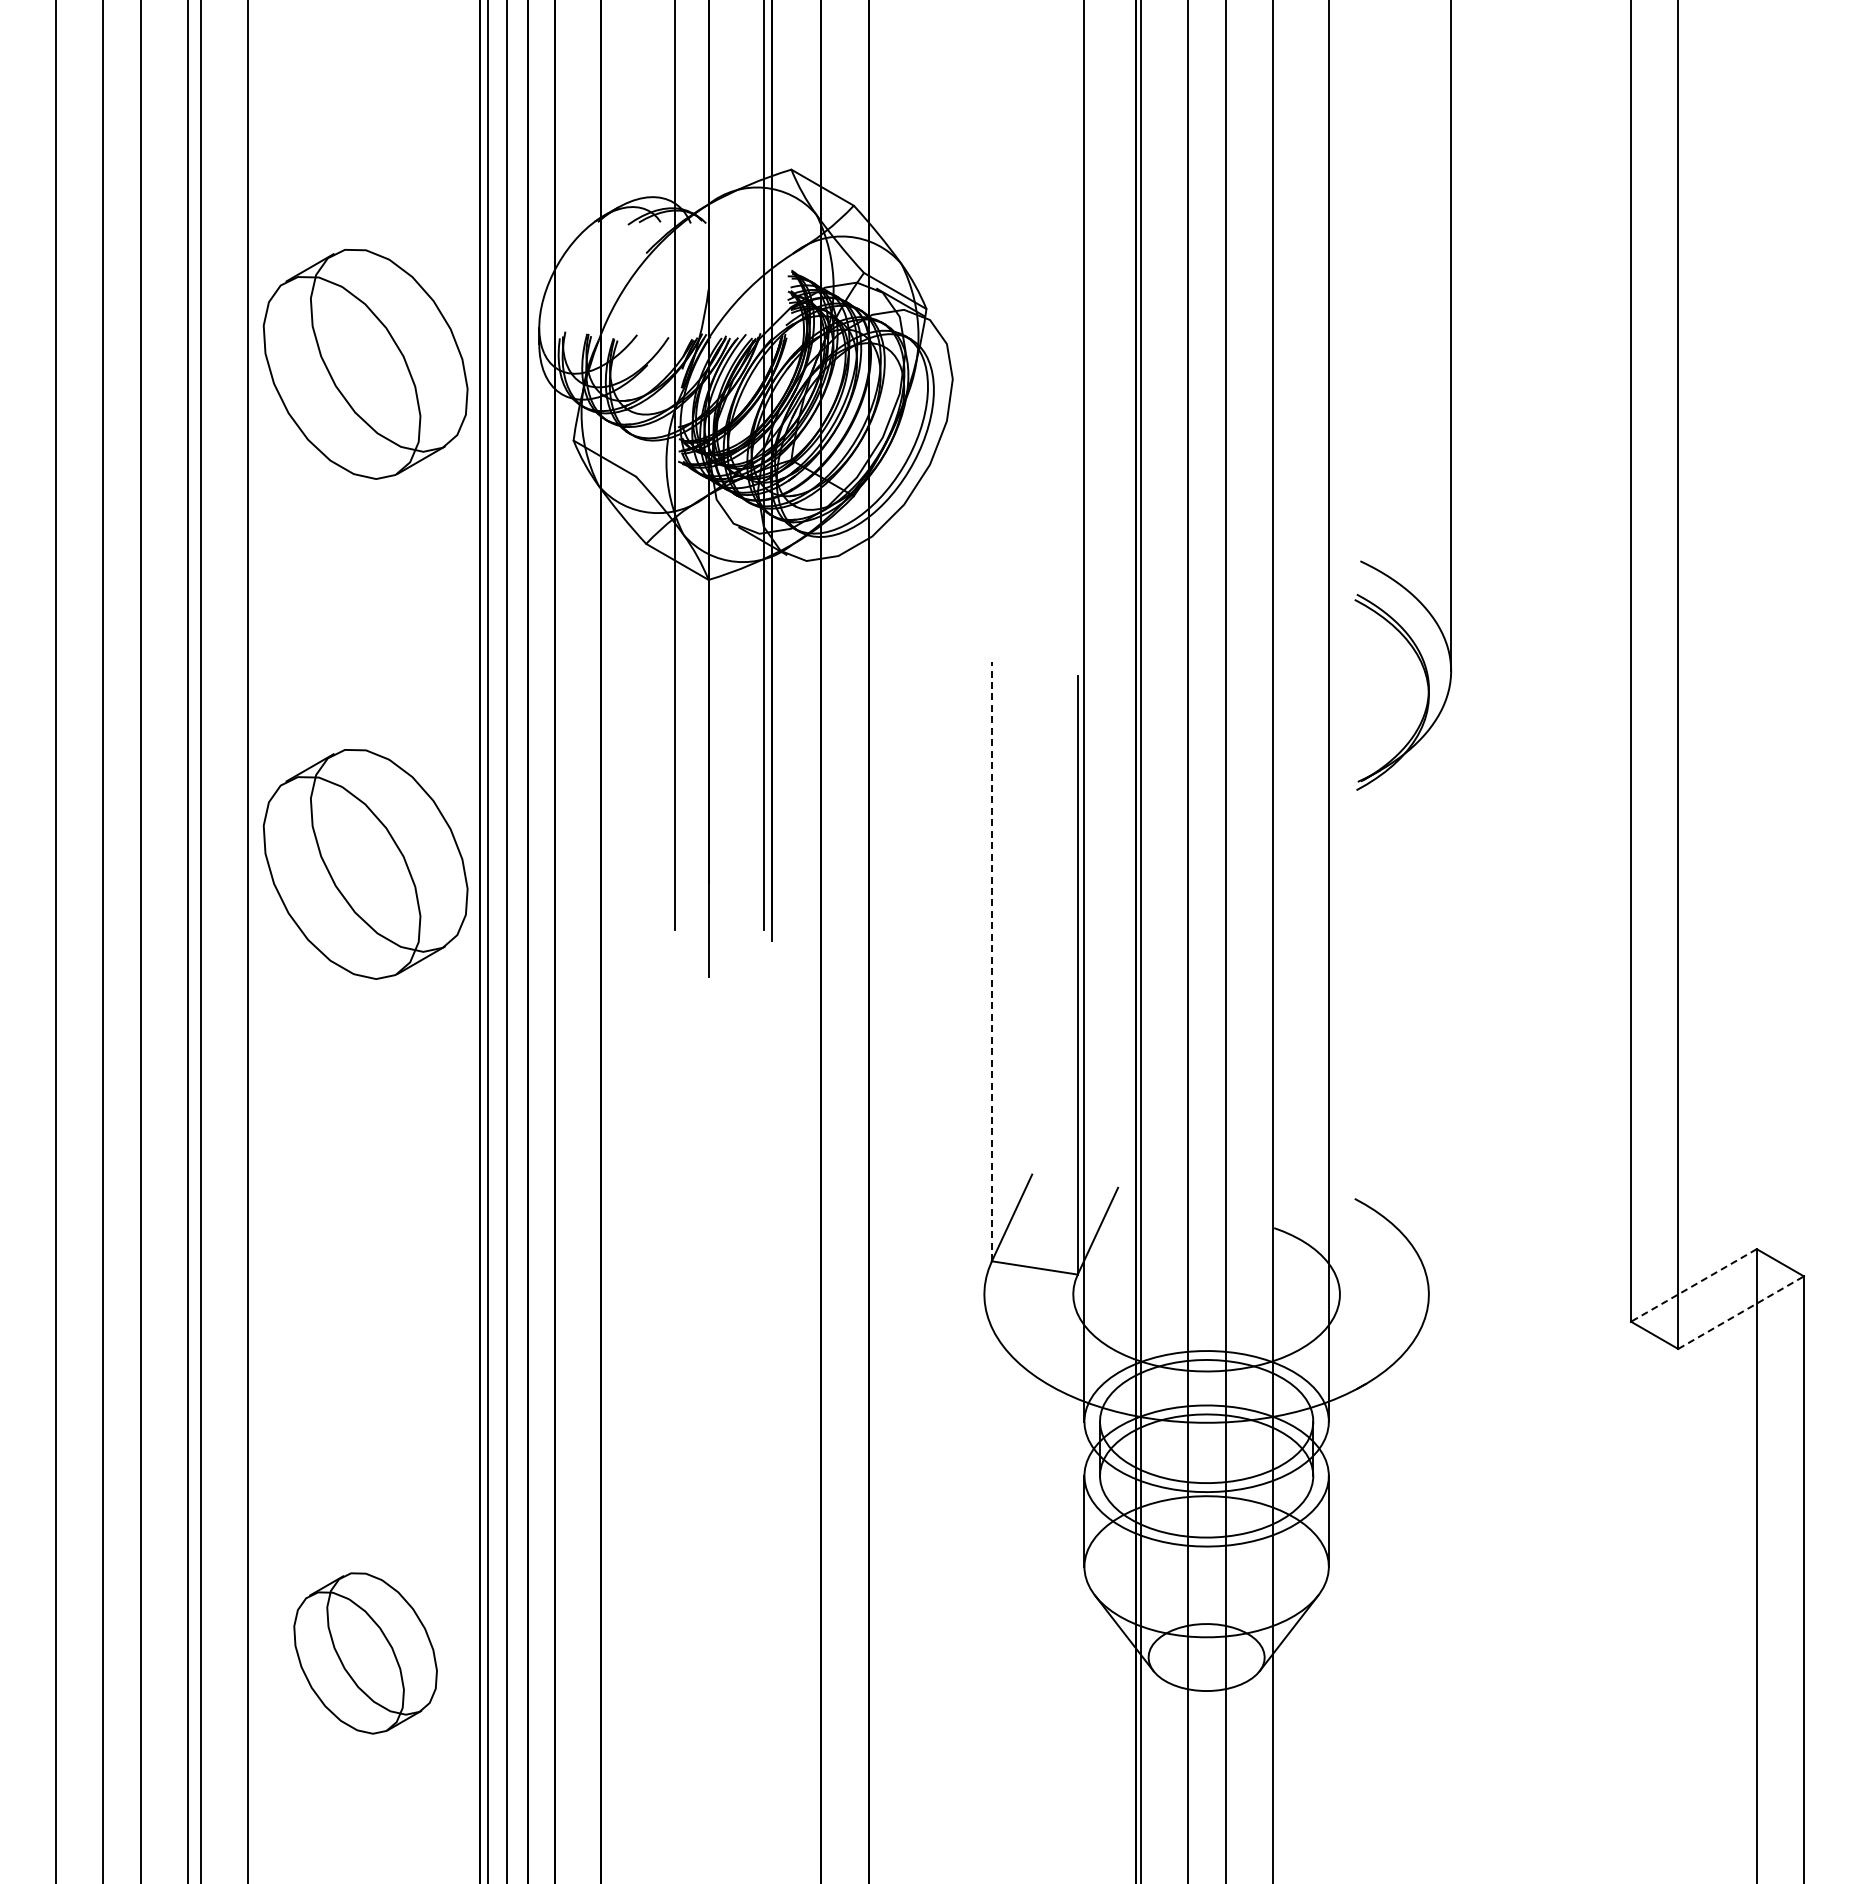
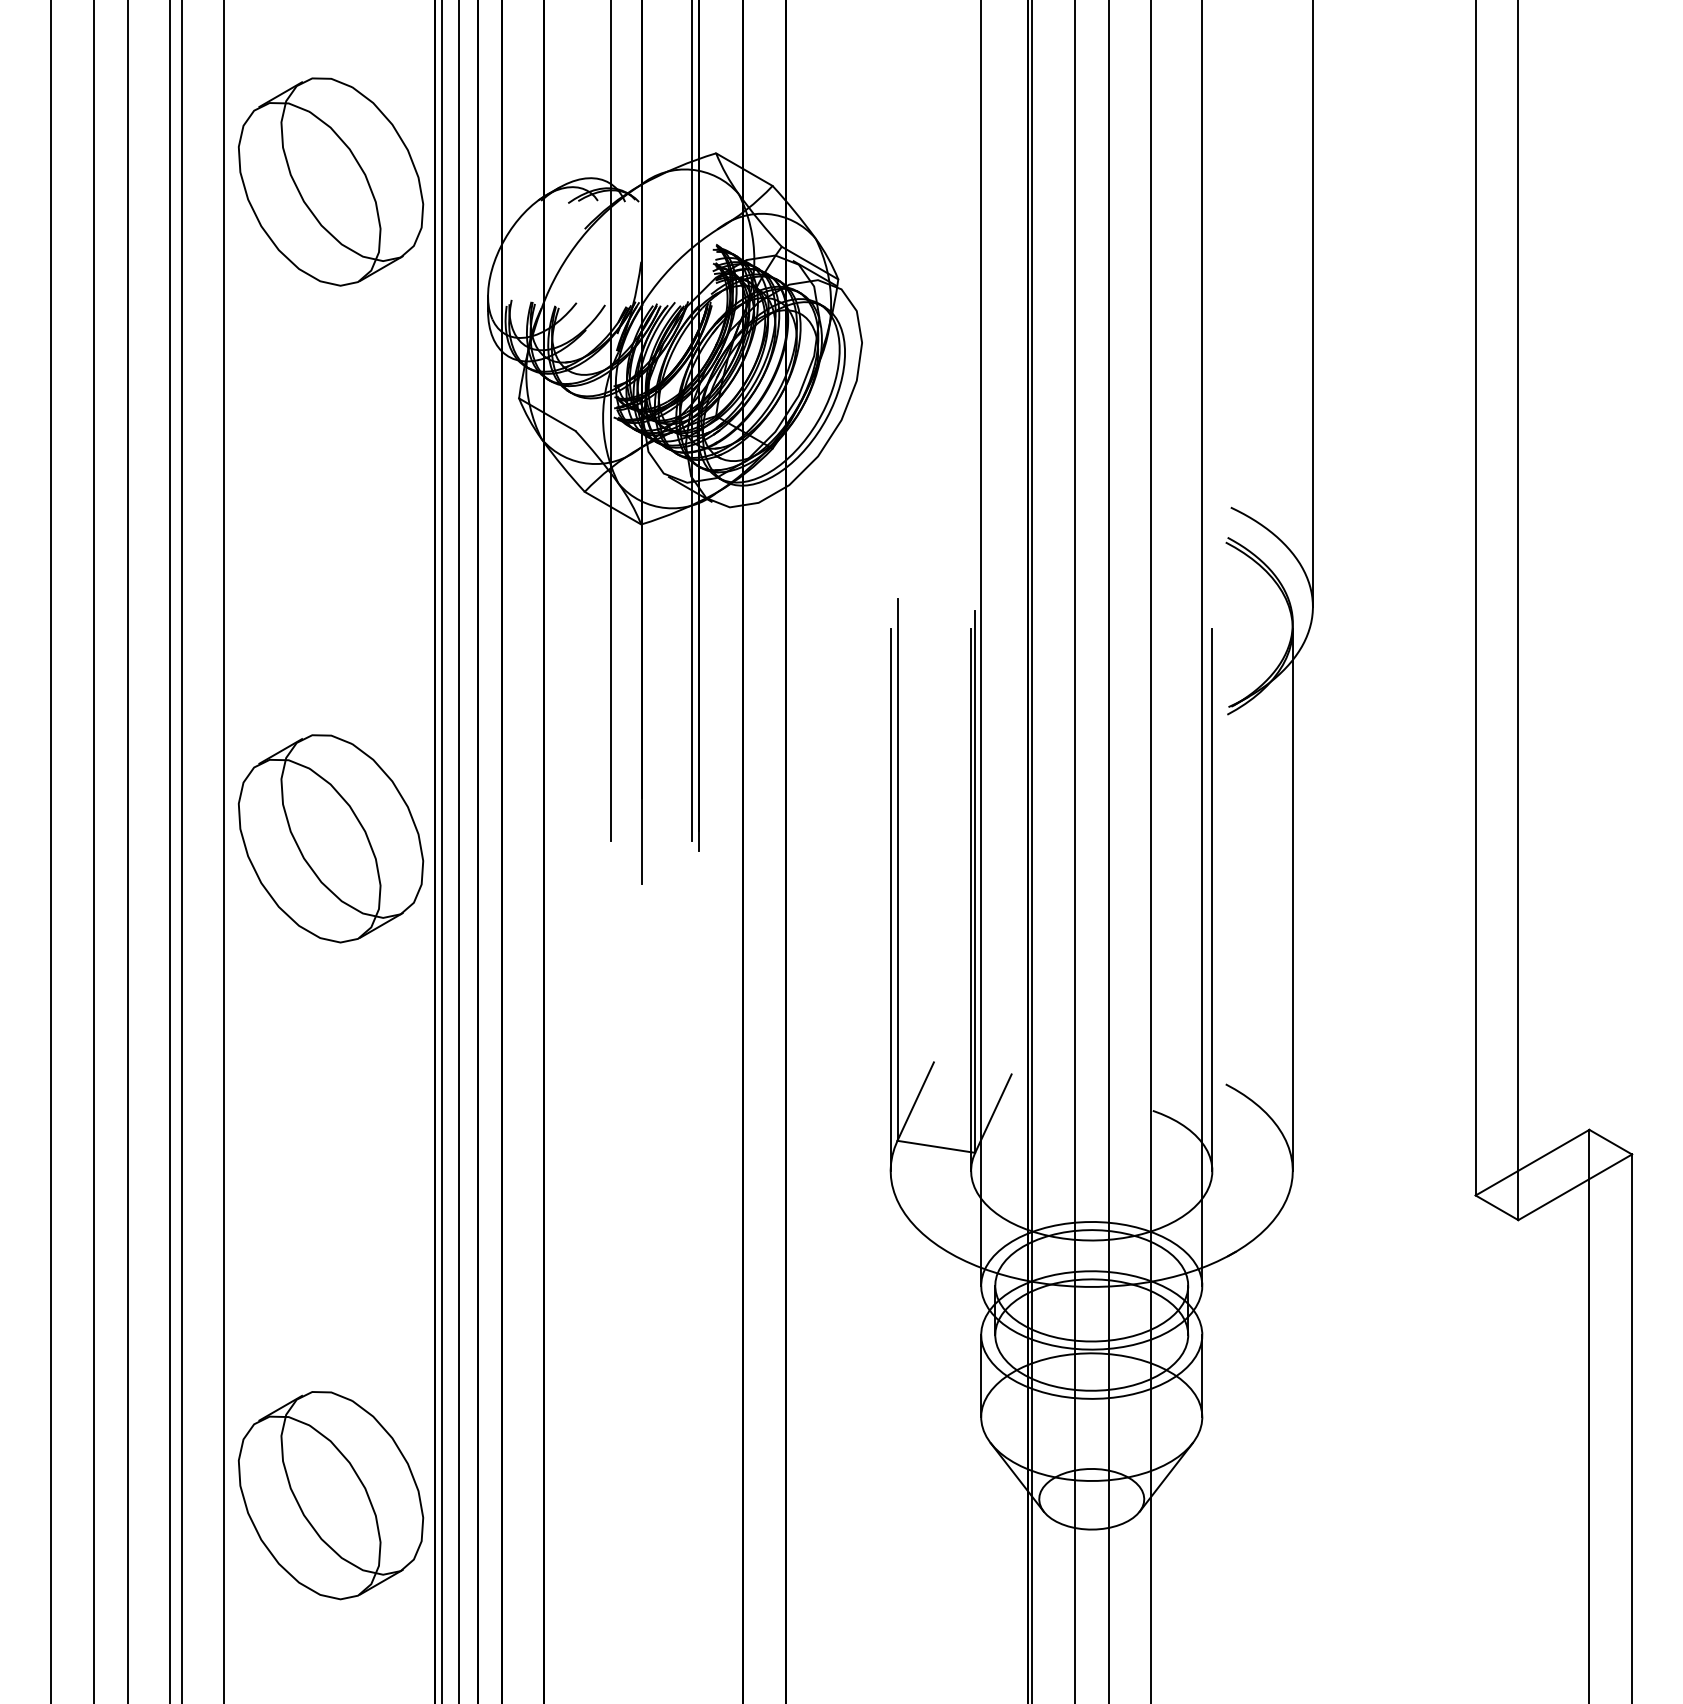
part: (365, 364) -> (330, 182), moved
part: (365, 864) -> (330, 838), moved
line: (991, 961) -> (897, 869), dashed -> solid
line: (984, 994) -> (890, 899), added
line: (1073, 994) -> (971, 899), added
line: (1340, 994) -> (1212, 899), added
line: (1428, 994) -> (1292, 899), added
line: (1693, 1285) -> (1532, 1162), dashed -> solid
line: (1741, 1312) -> (1575, 1187), dashed -> solid
part: (365, 1653) -> (330, 1495), size x1.43

